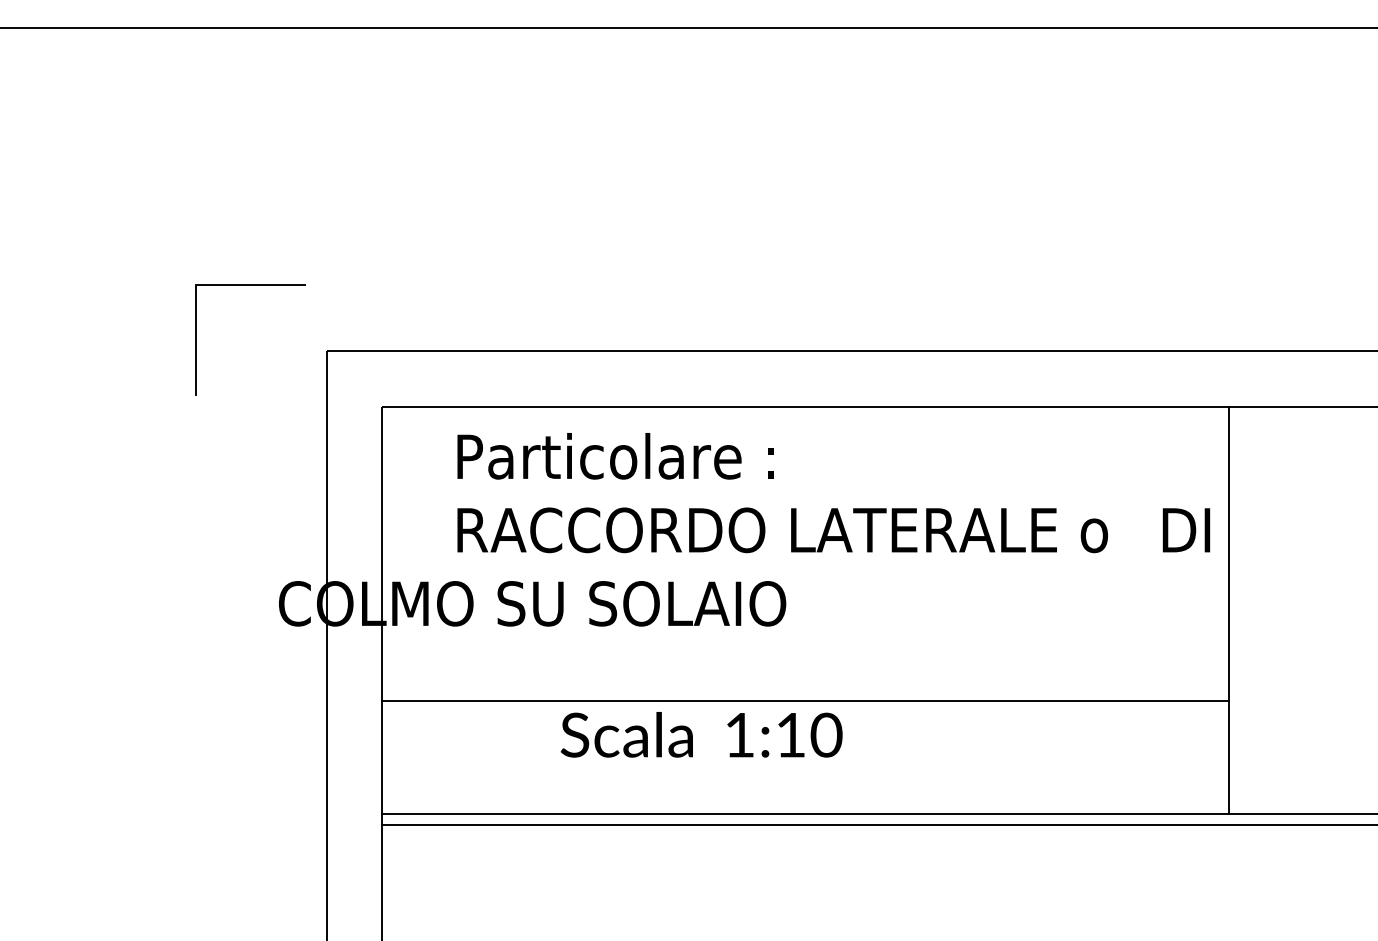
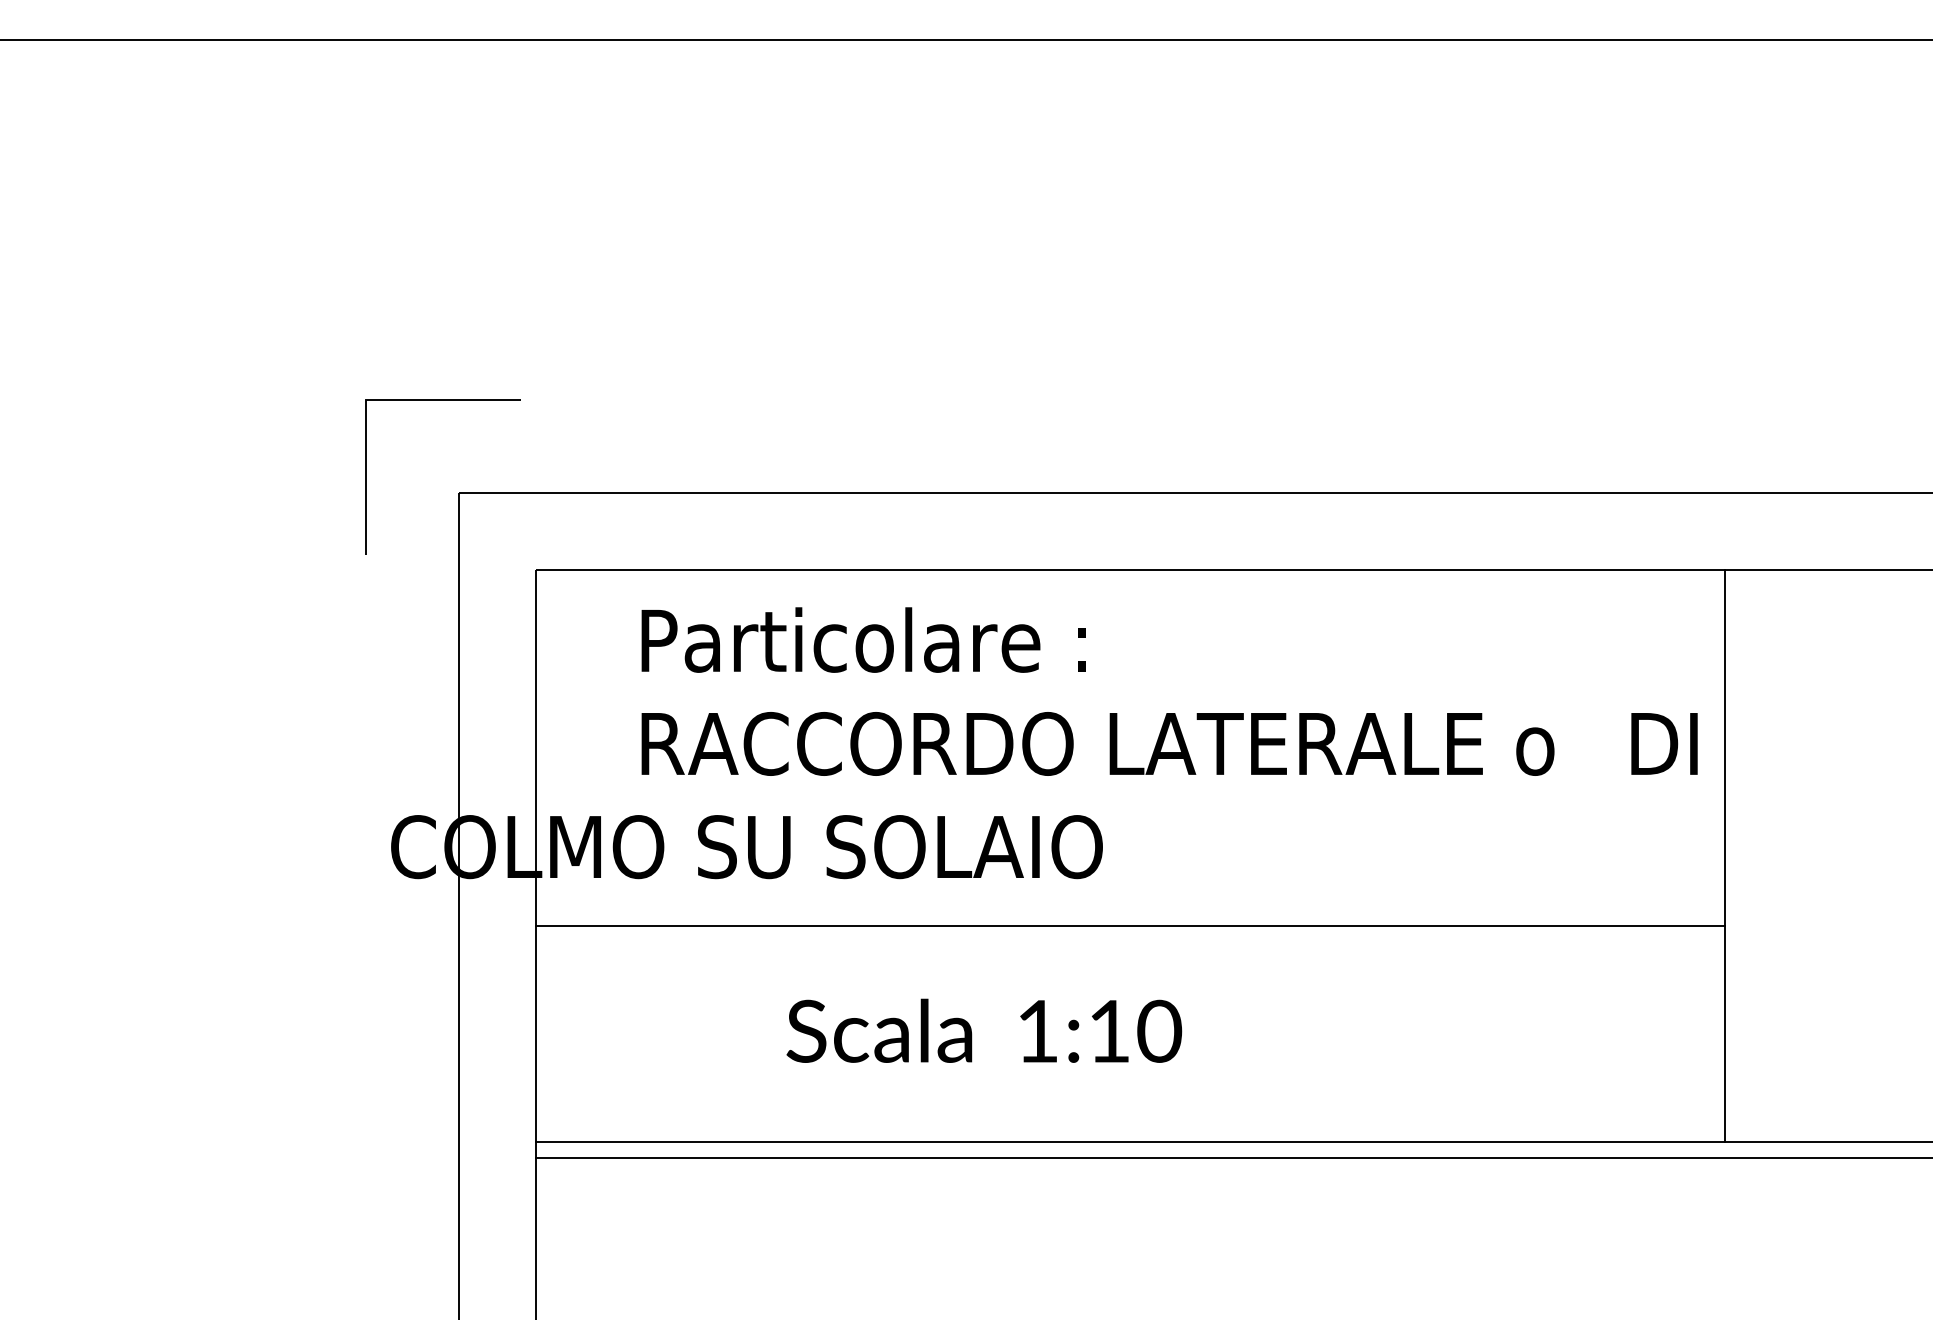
line: (250, 285) -> (442, 400), moved
line: (805, 700) -> (1130, 925), moved

